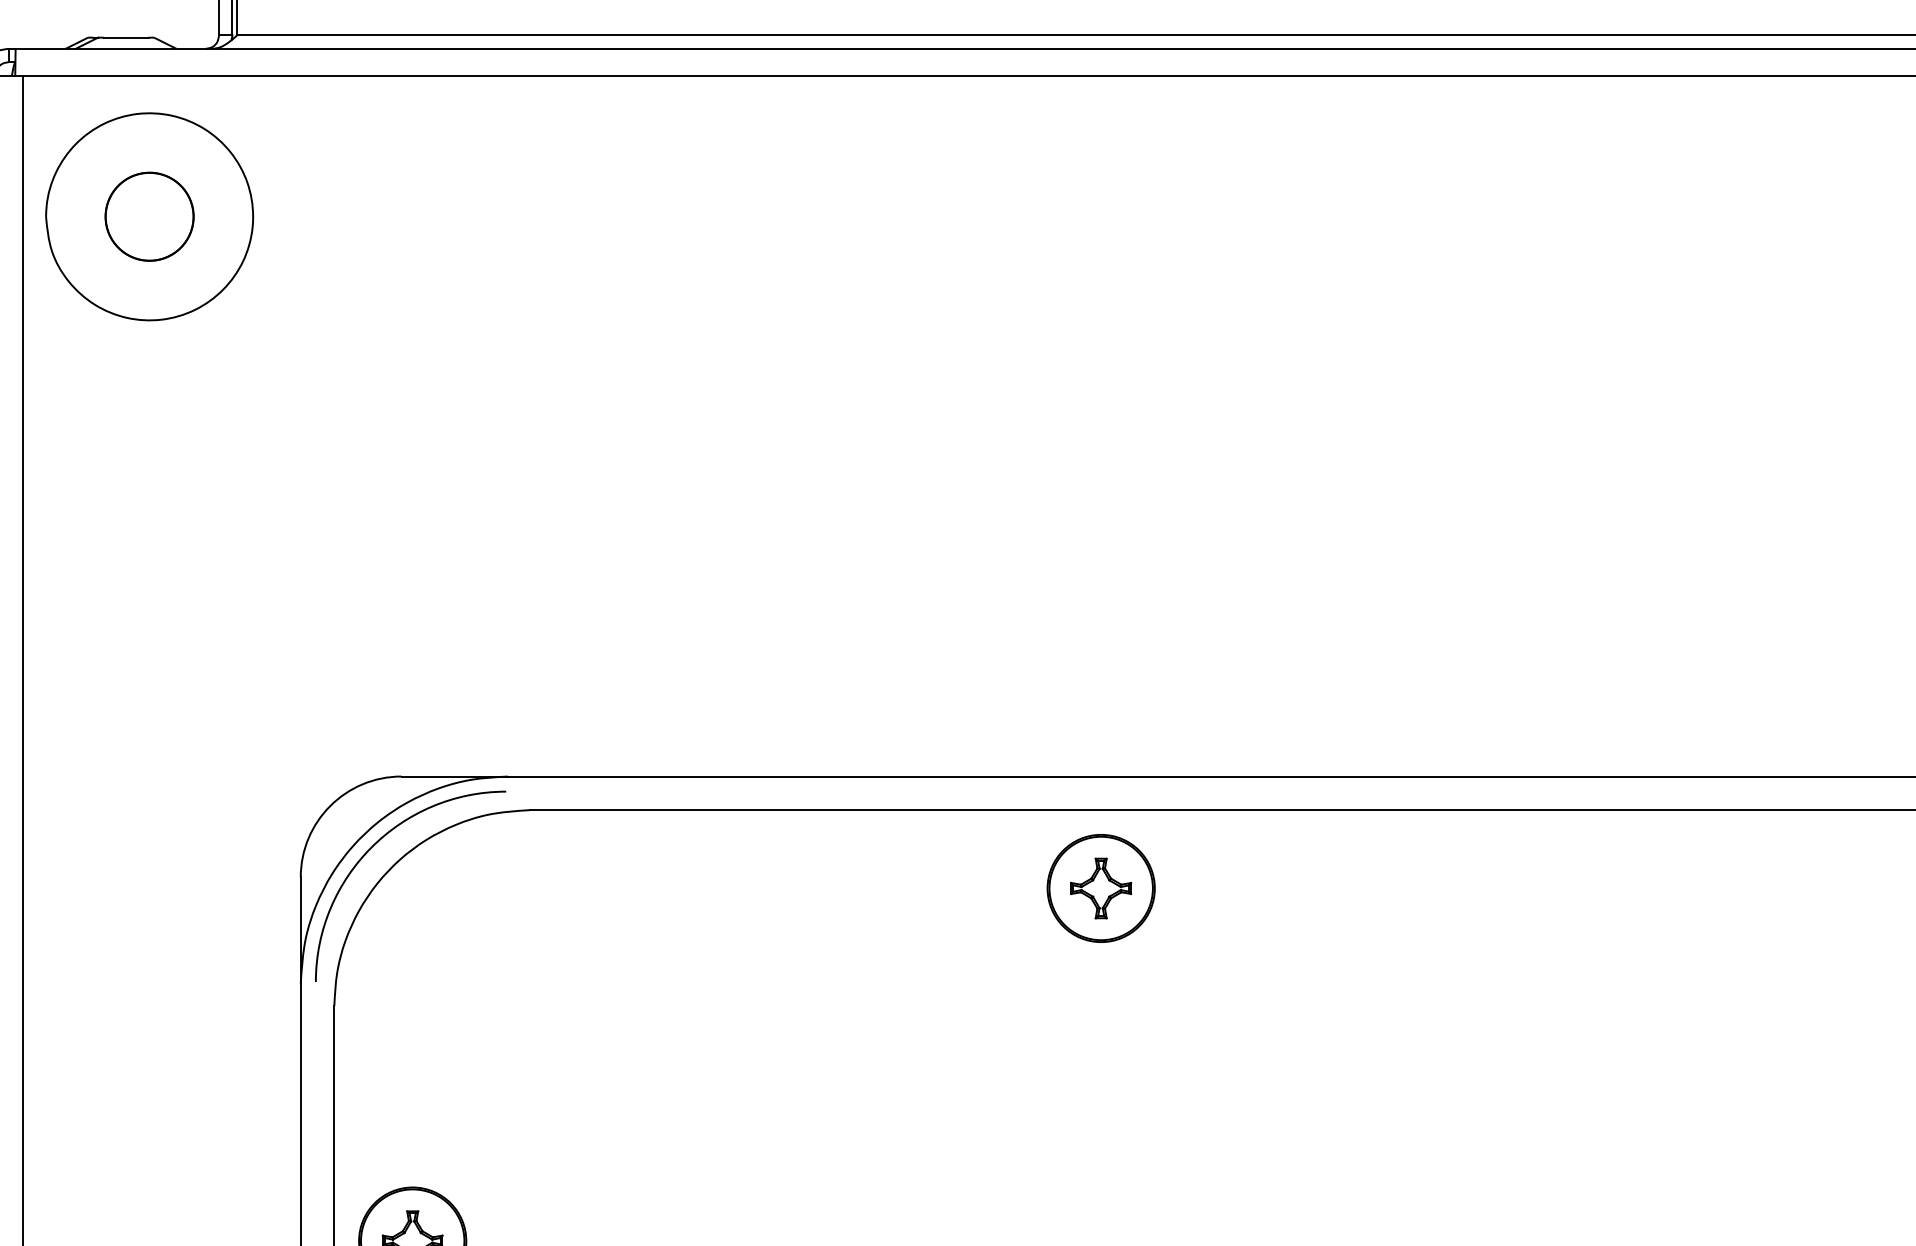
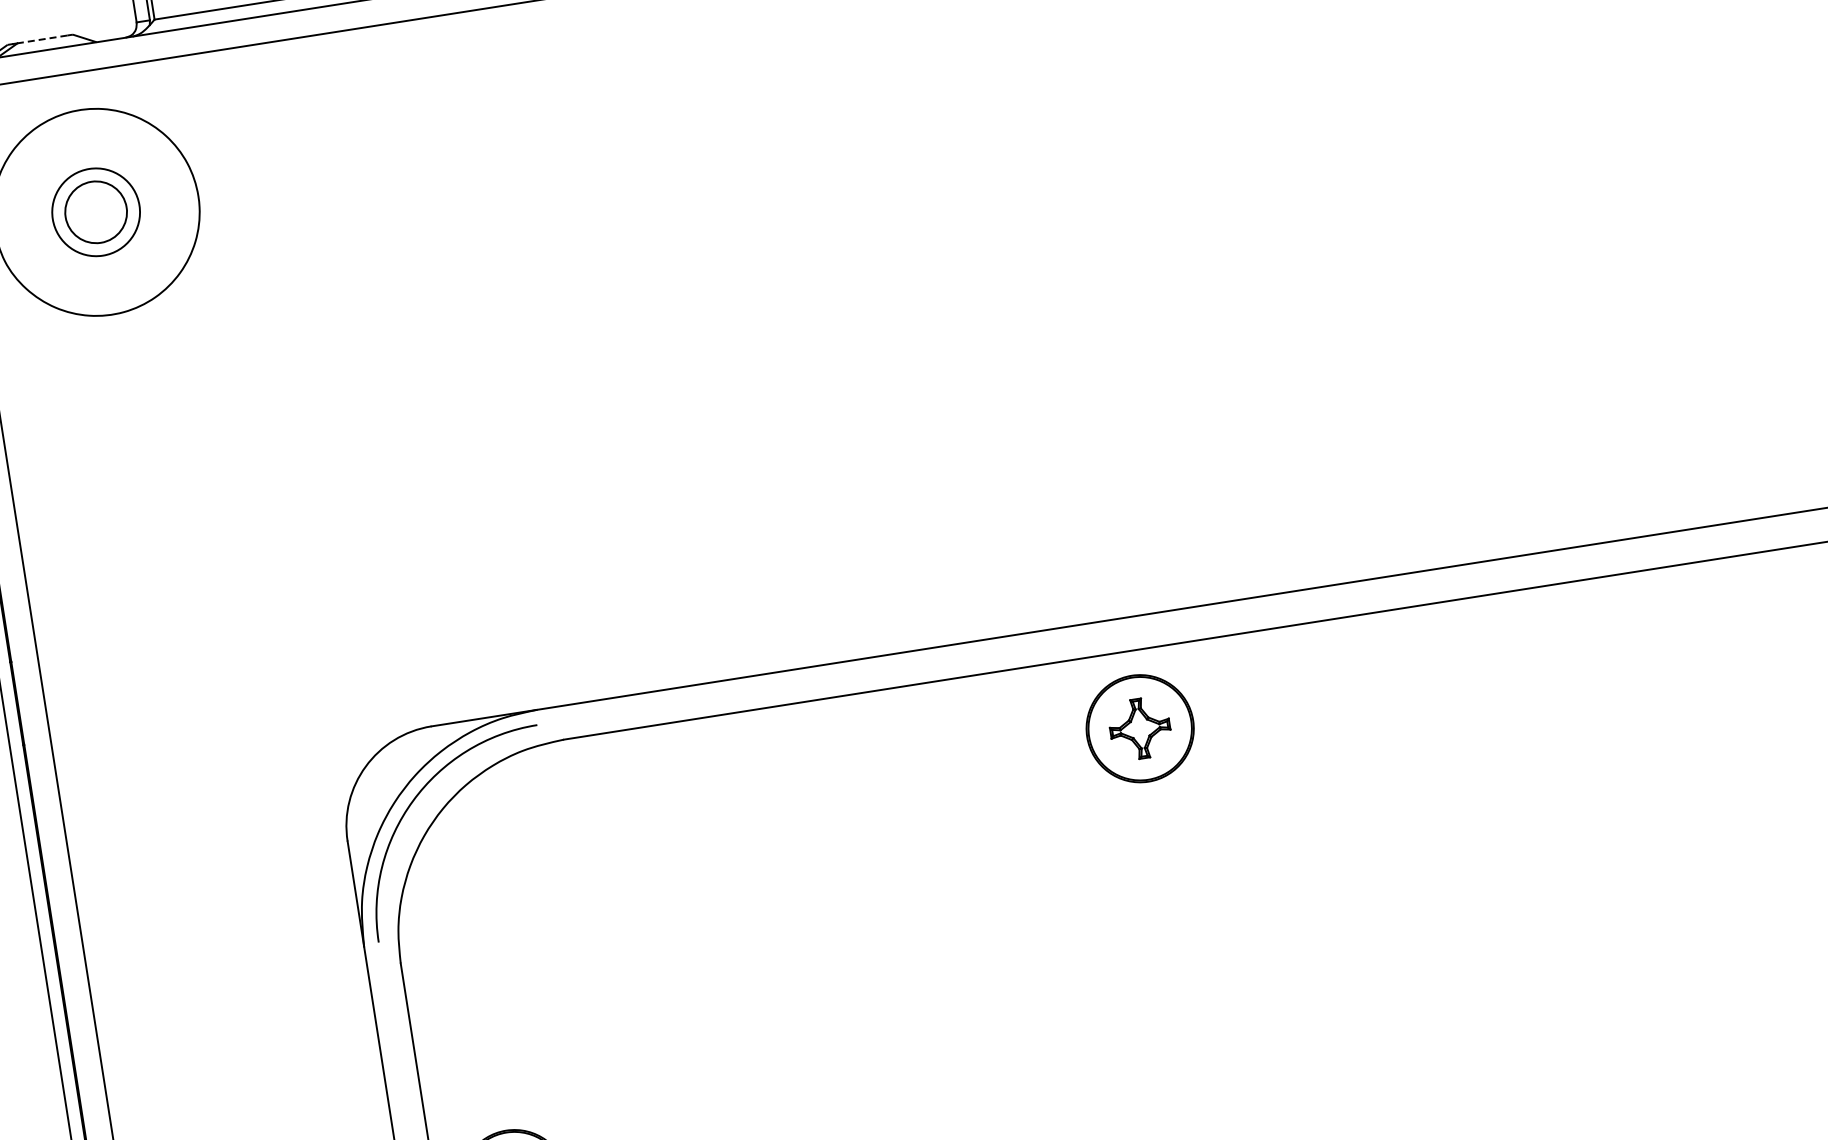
line: (125, 37) -> (44, 38), solid -> dashed
circle: (149, 216) -> (95, 212), size x0.7

